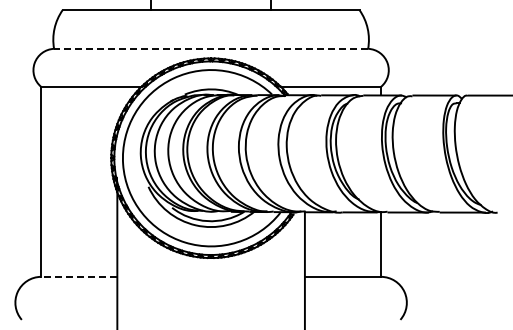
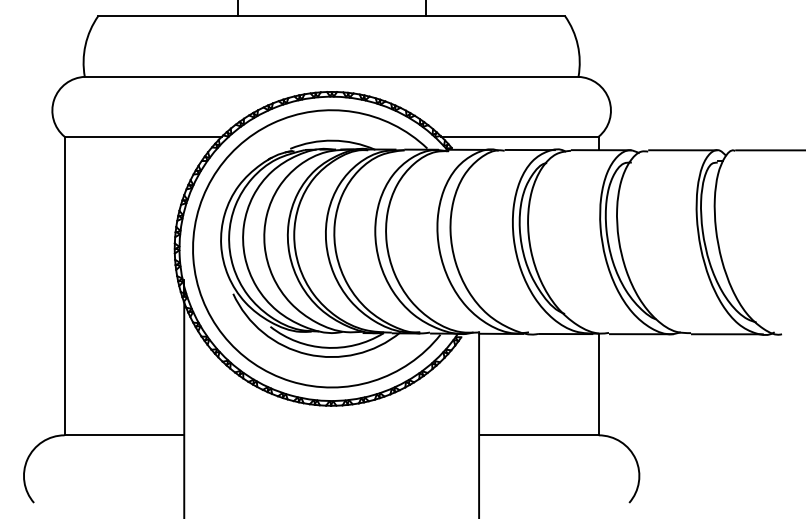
line: (210, 48) -> (330, 76), dashed -> solid
line: (78, 276) -> (123, 434), dashed -> solid

